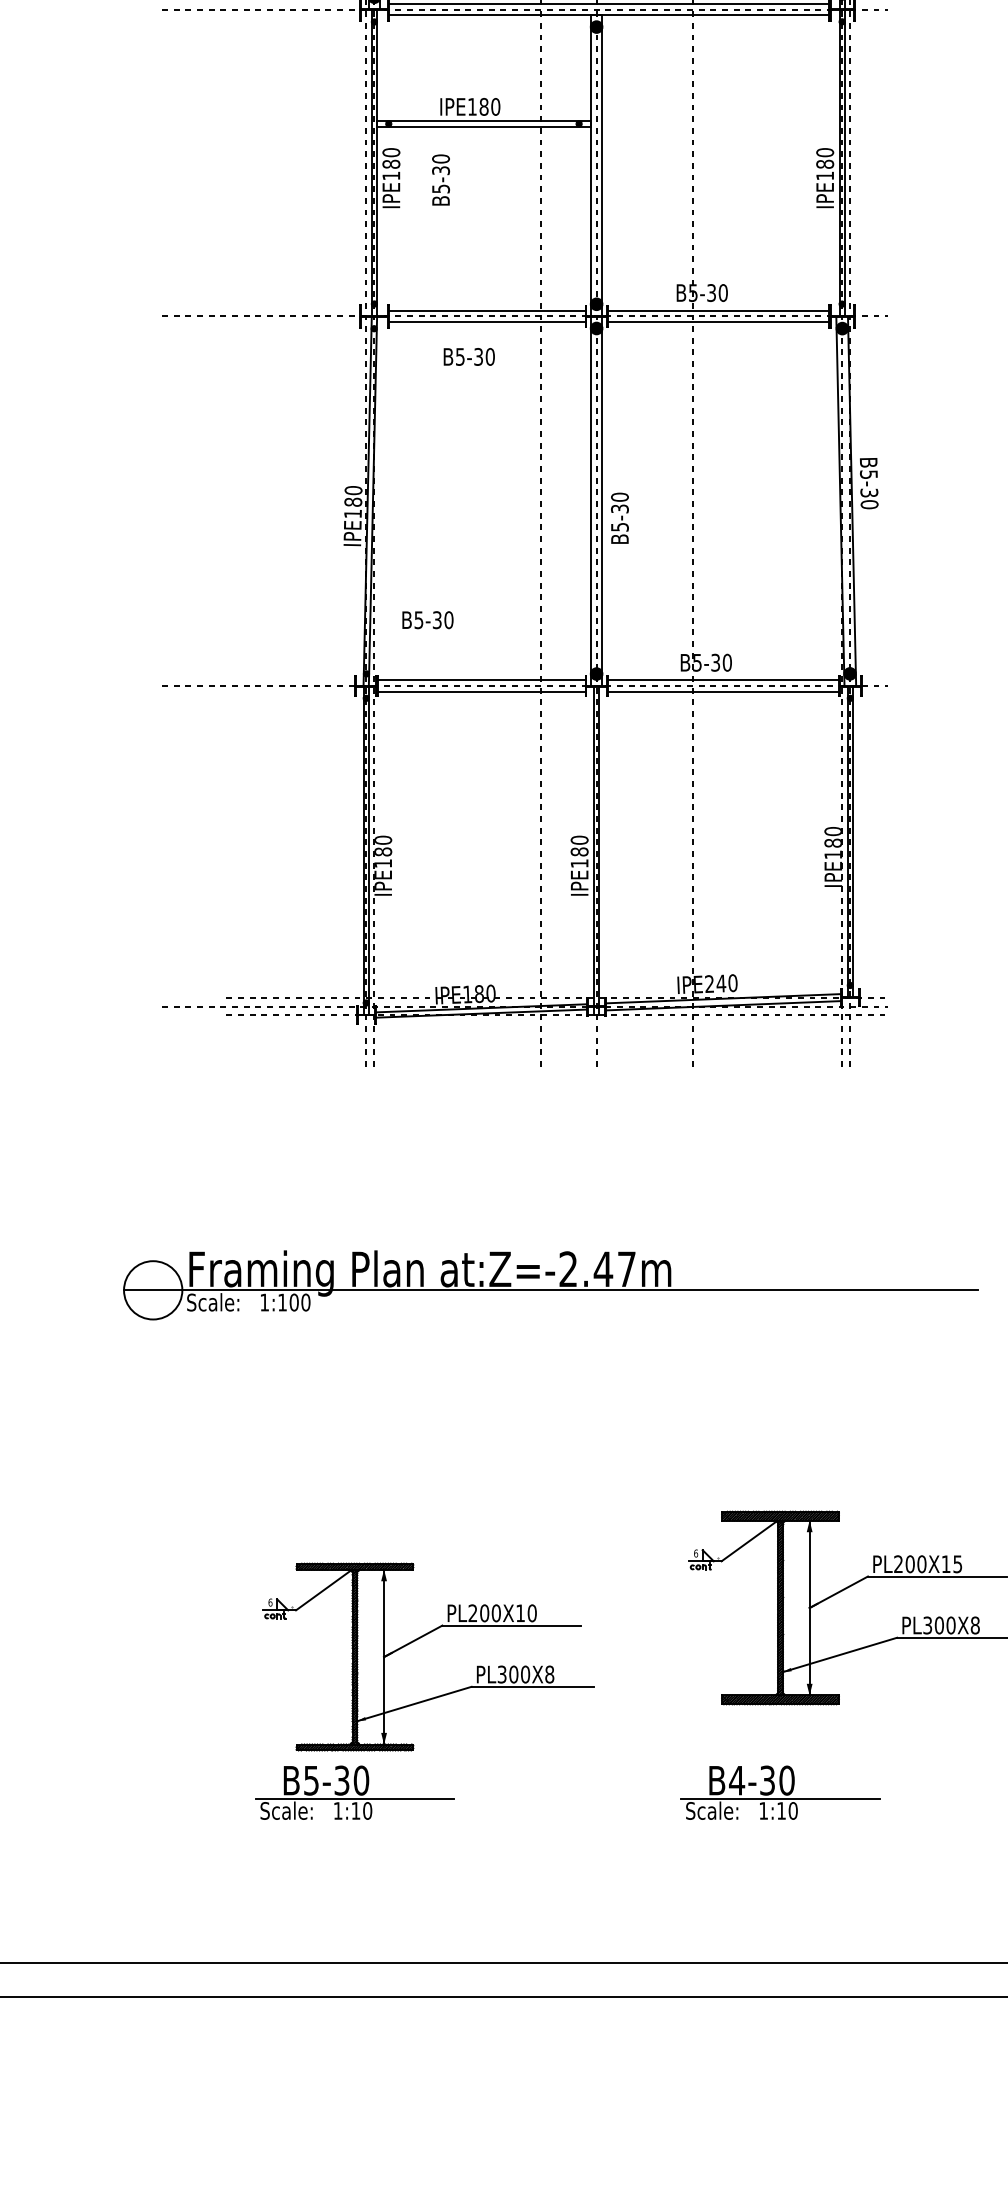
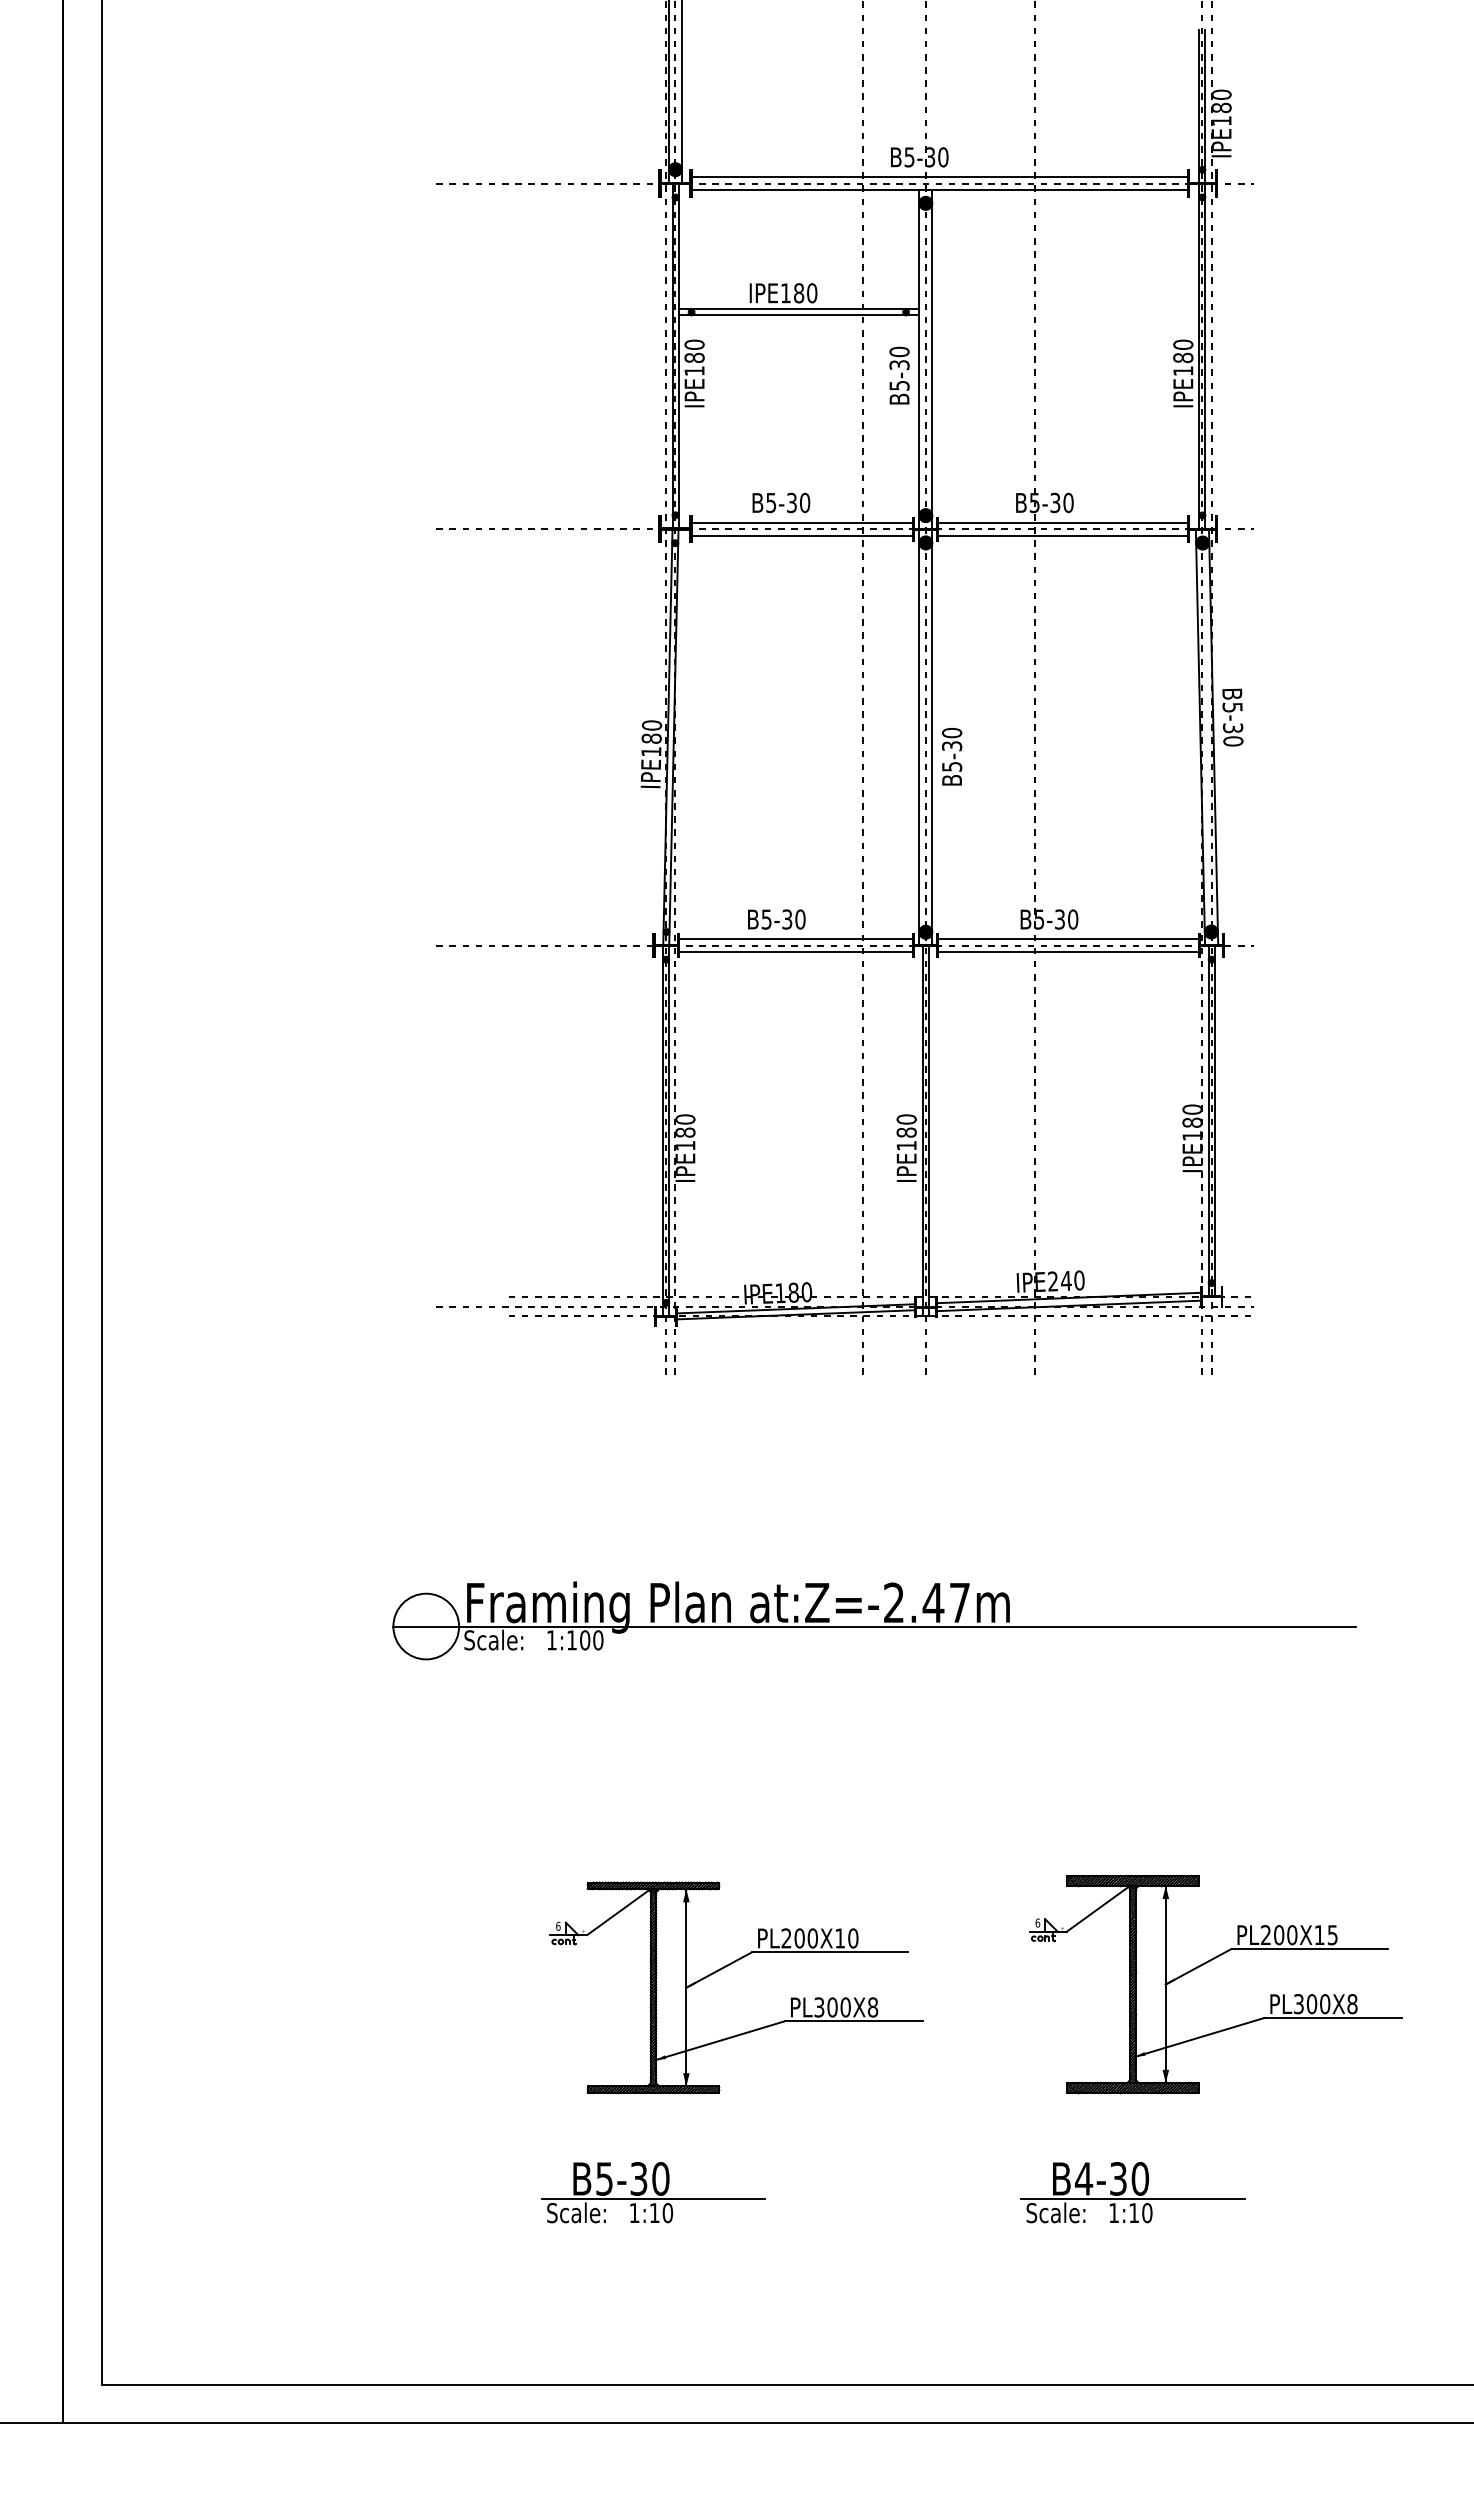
text: (441, 179) -> (899, 375), moved
text: (469, 356) -> (781, 502), moved
text: (427, 620) -> (776, 919), moved
part: (419, 1639) -> (726, 1967), moved

